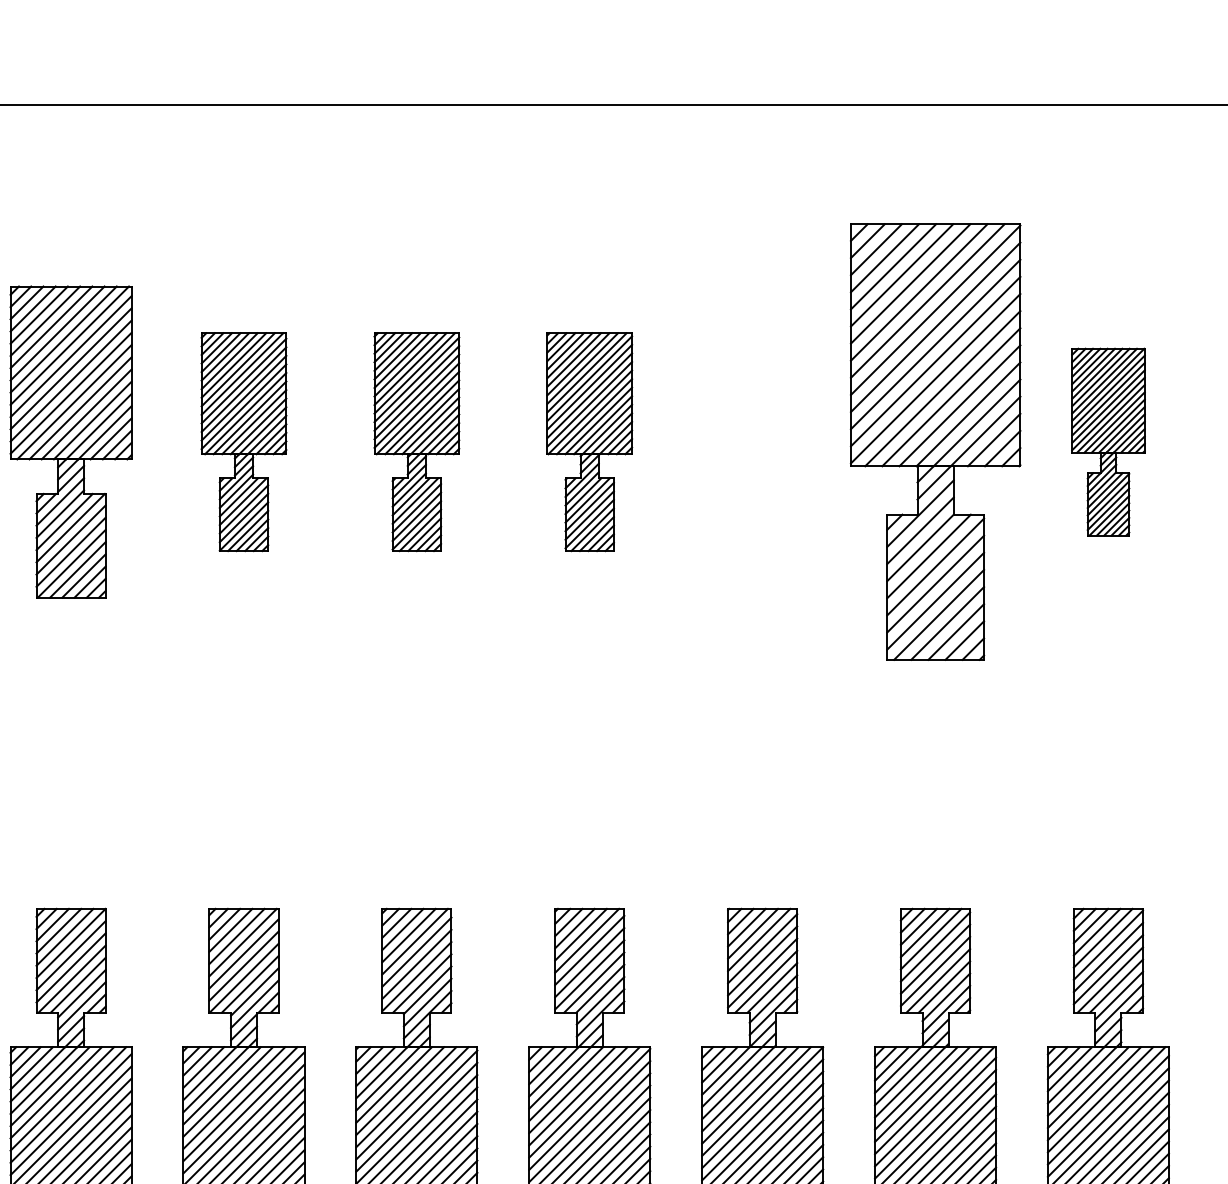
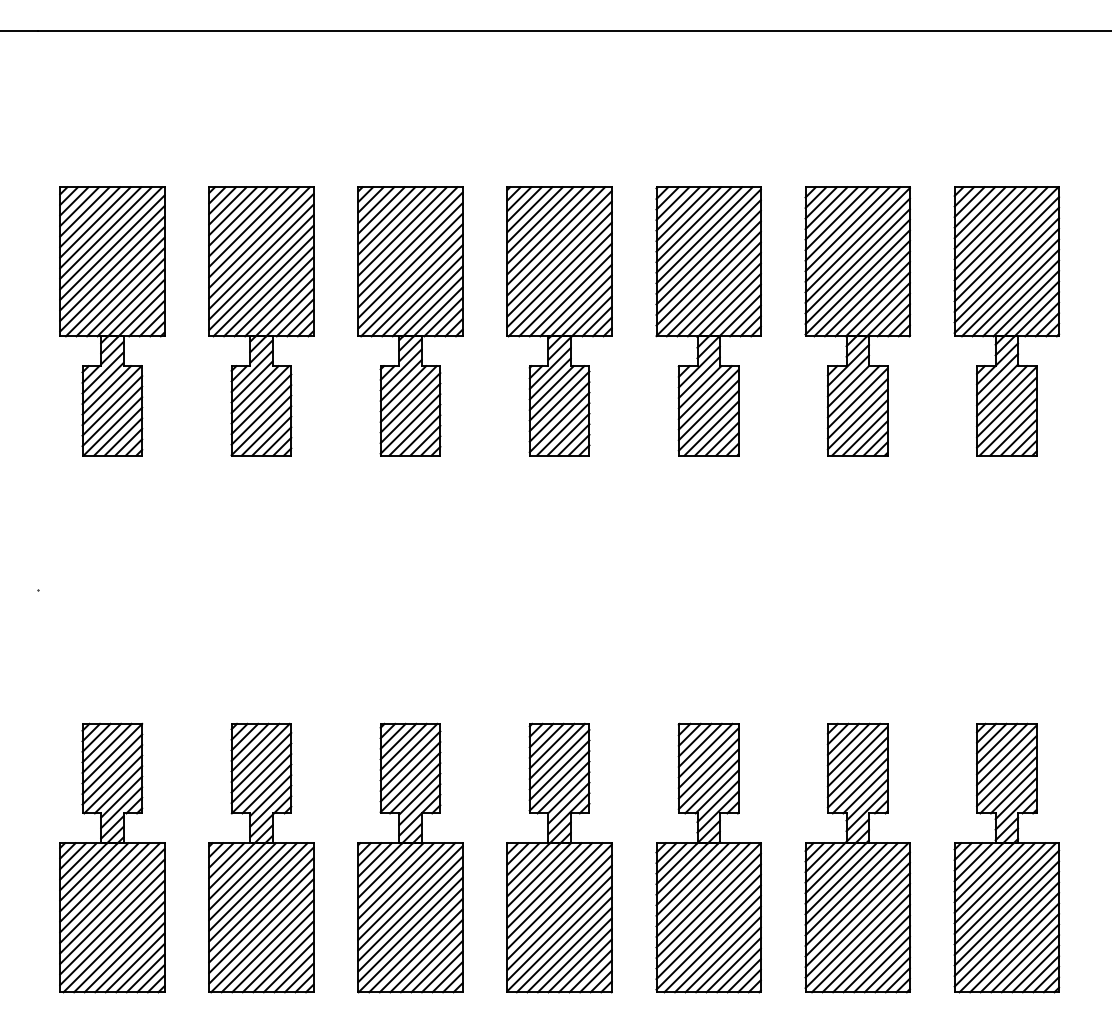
part: (244, 442) -> (261, 321), size x1.43
part: (416, 442) -> (410, 321), size x1.43
part: (589, 442) -> (559, 321), size x1.43
part: (762, 442) -> (708, 321), added
part: (935, 442) -> (857, 321), size x0.71
part: (1108, 442) -> (1006, 321), size x1.67

